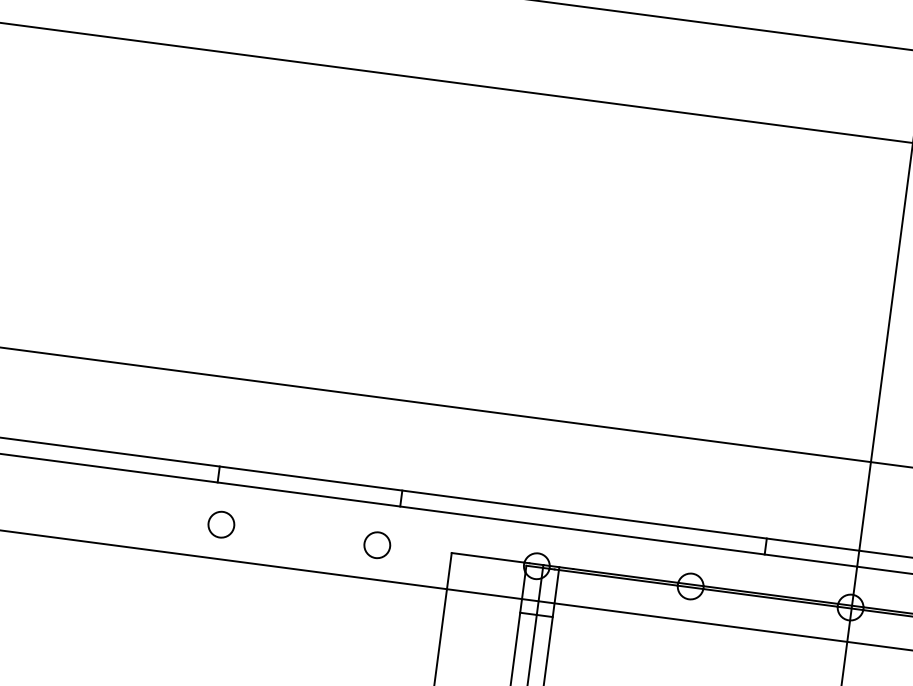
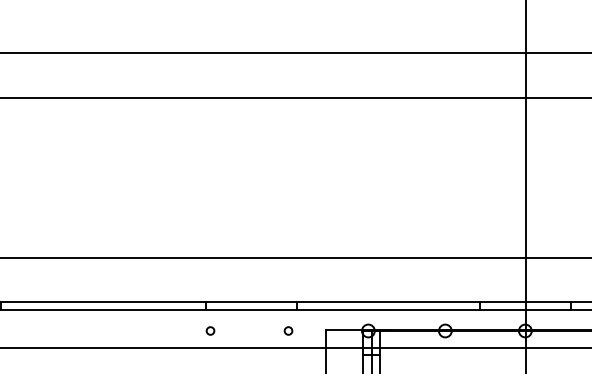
circle: (221, 523) -> (210, 330), size x0.6
circle: (377, 544) -> (288, 330), size x0.6

